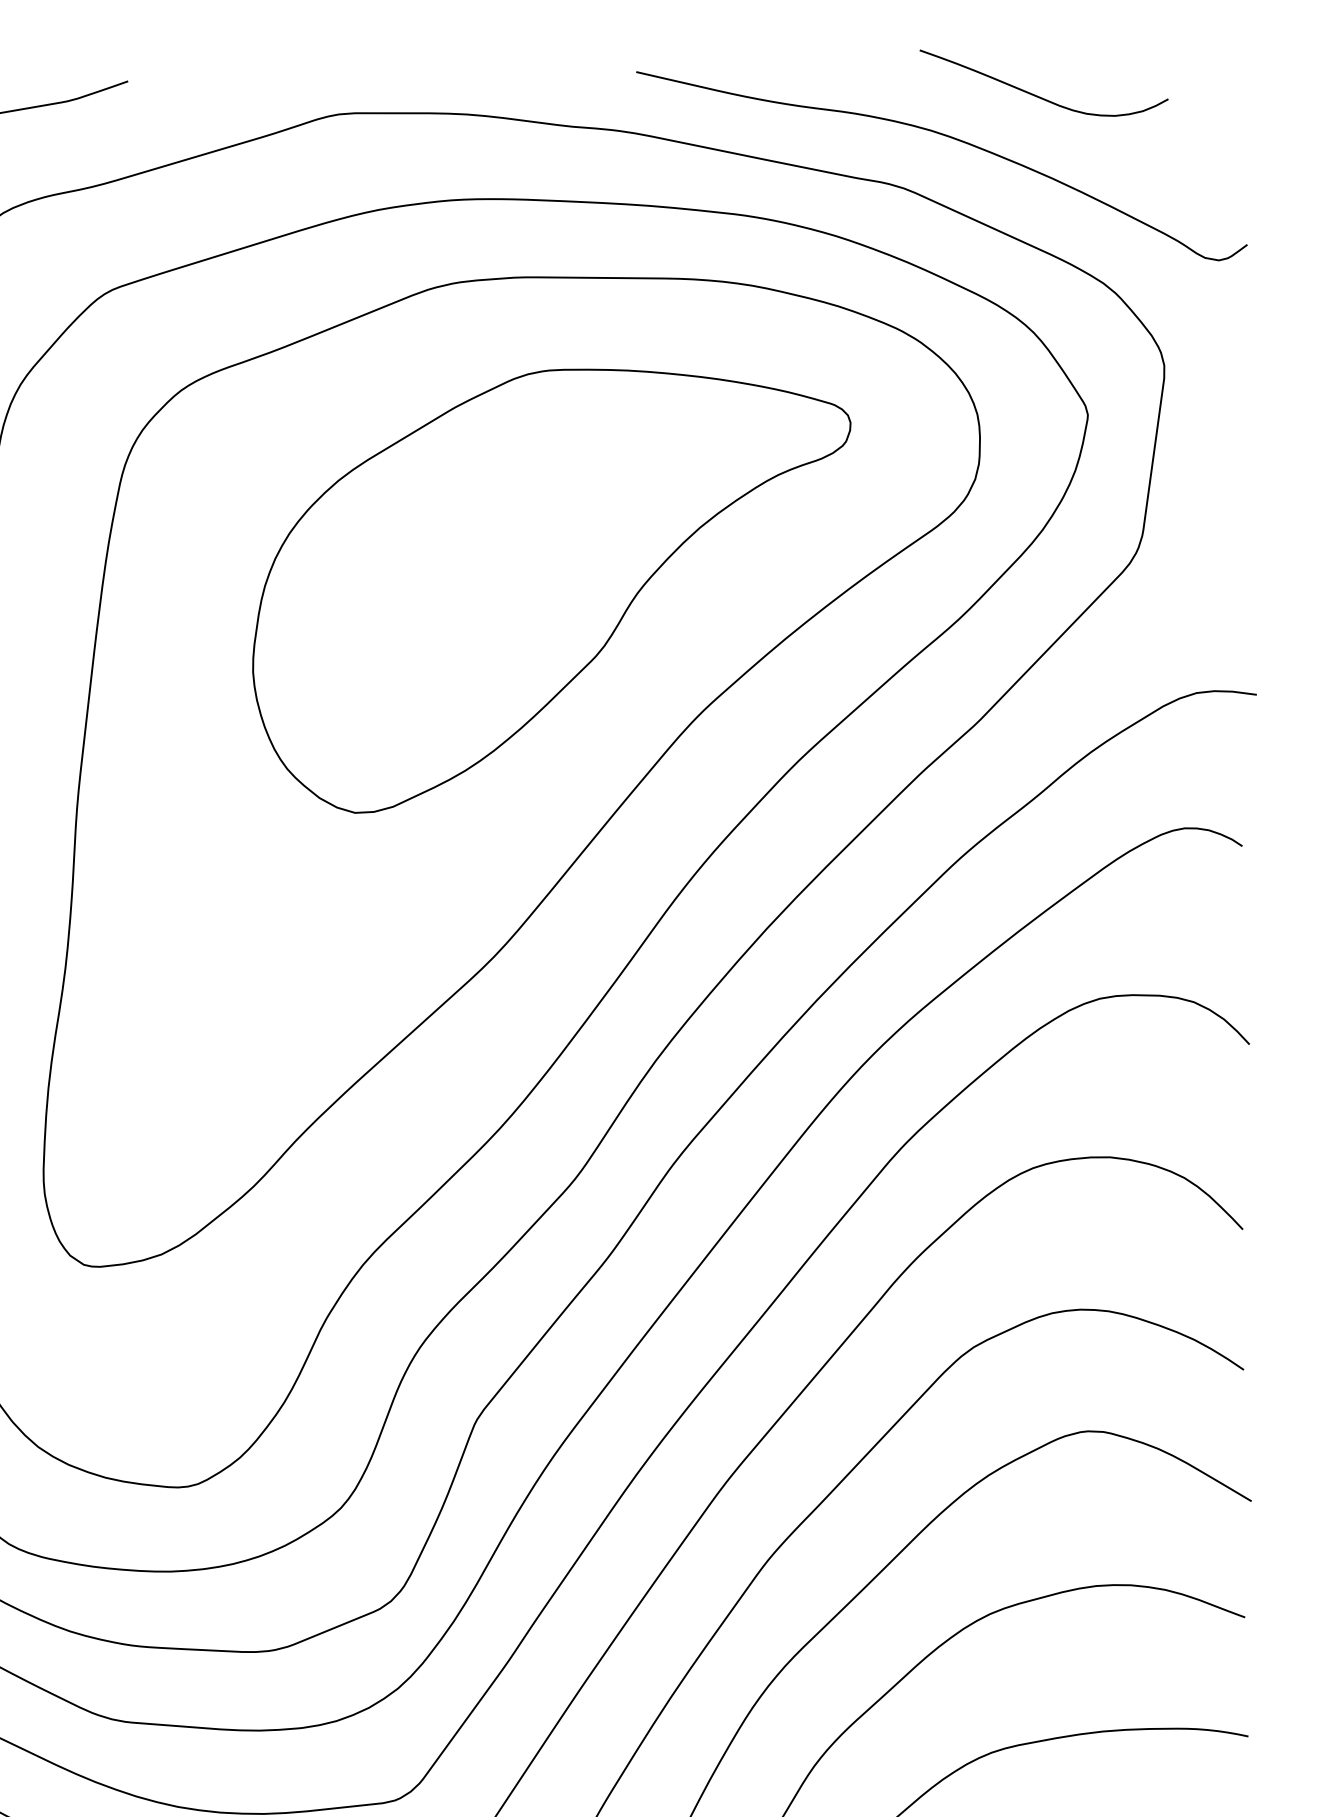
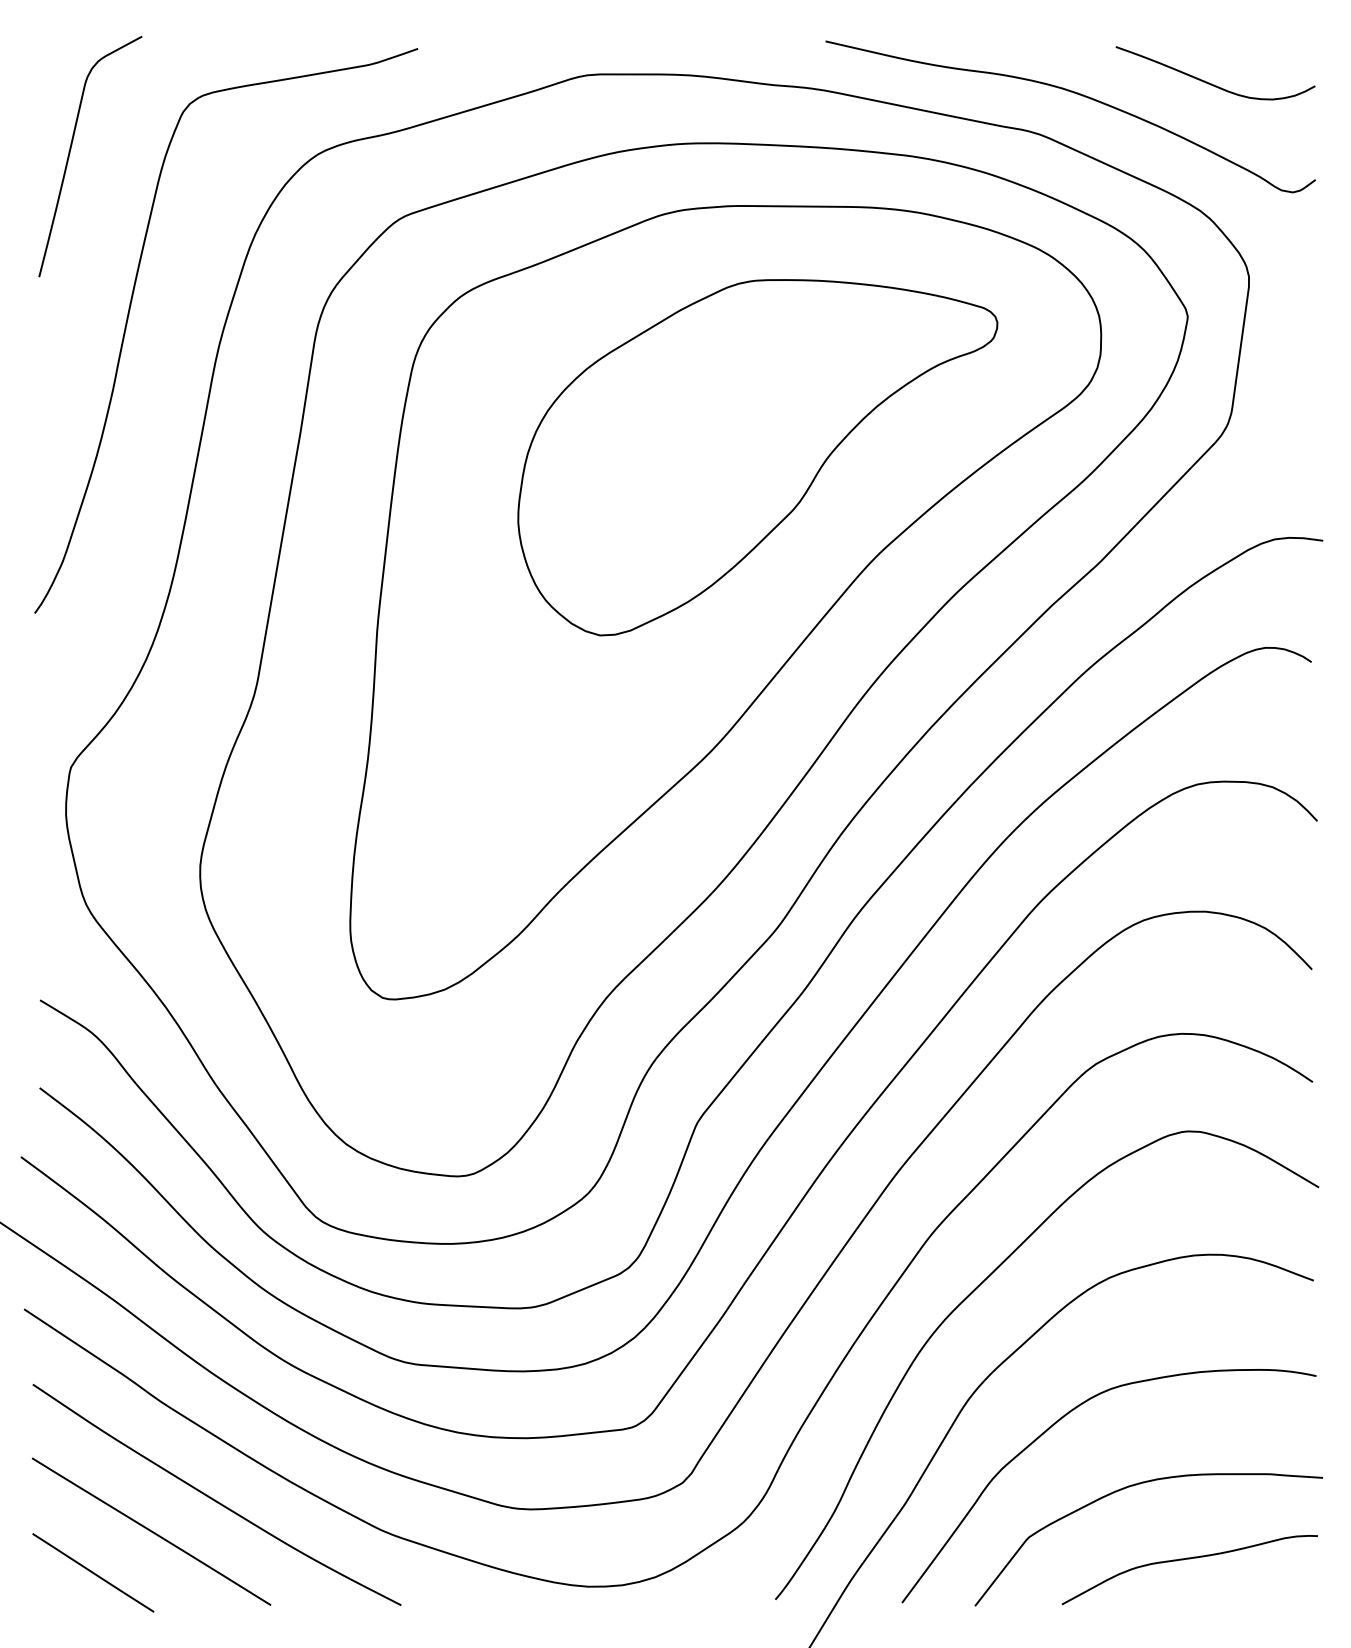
curve: (1038, 95) -> (1211, 83), moved

